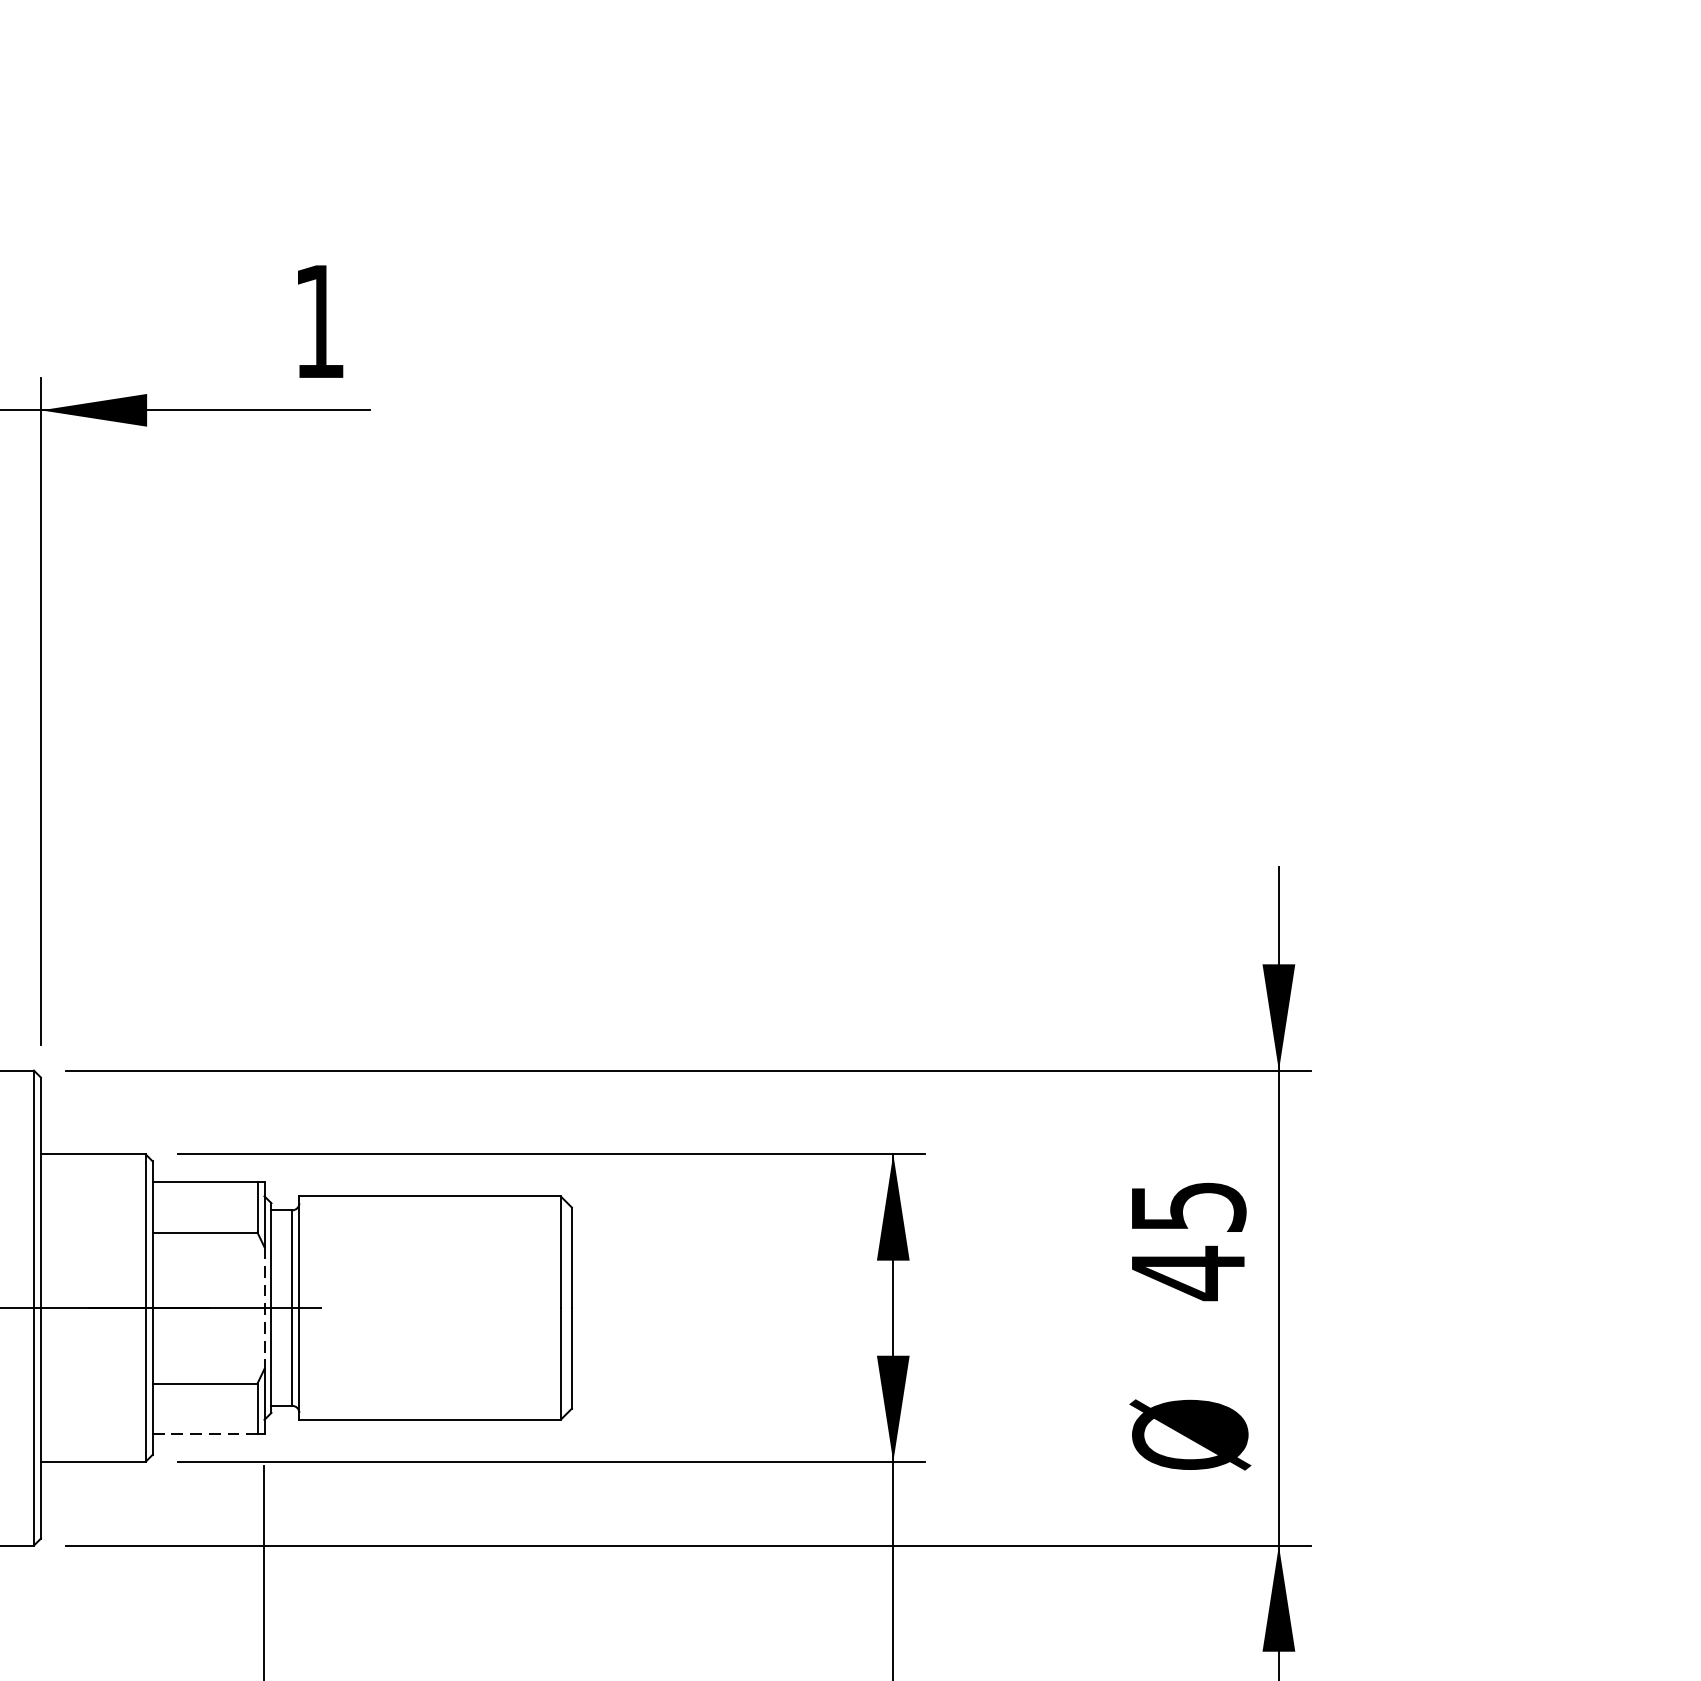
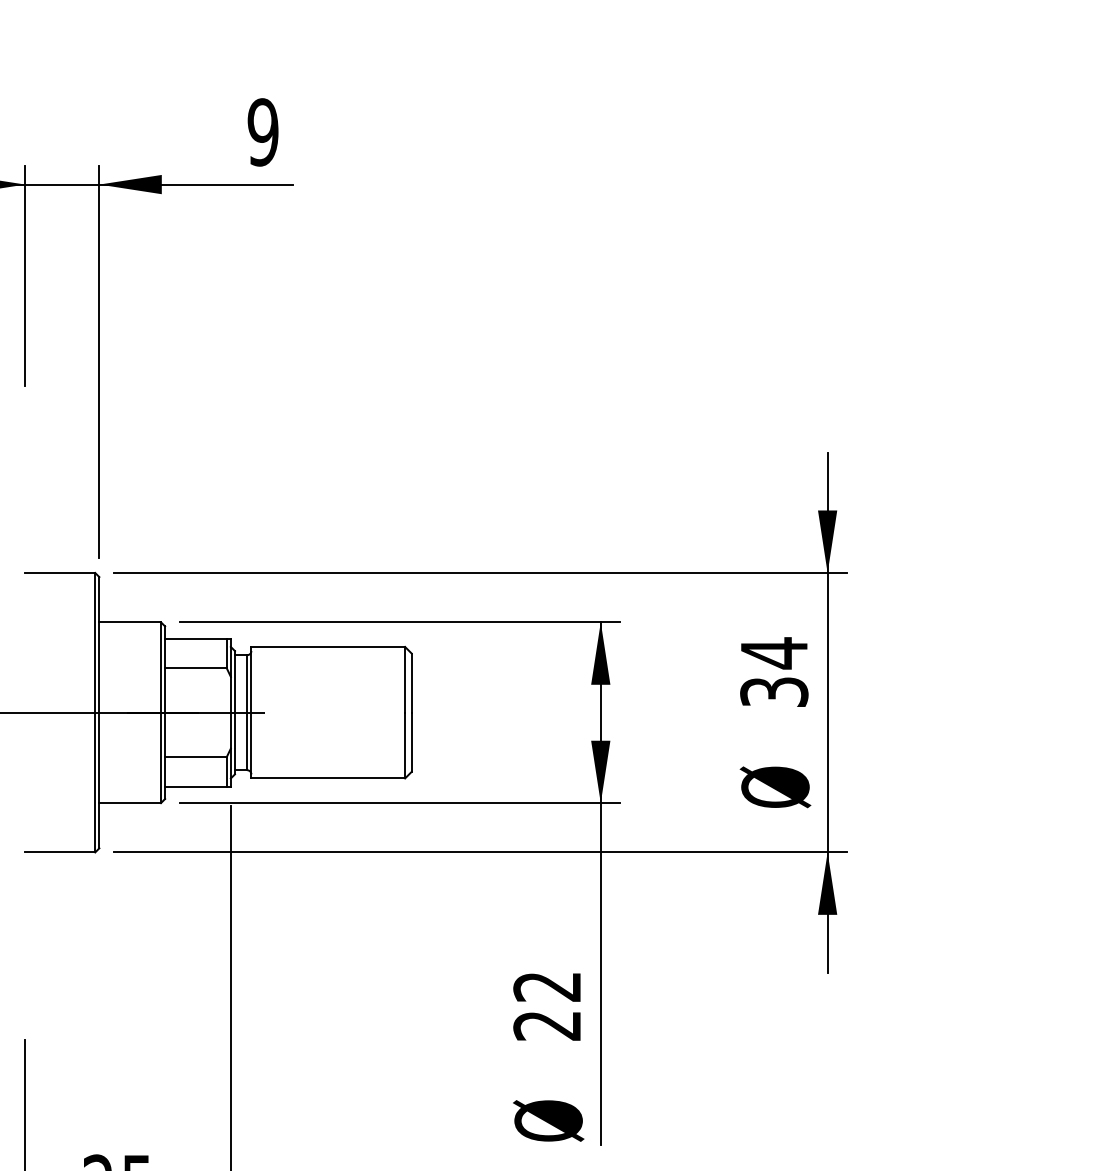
text: (318, 321) -> (262, 132), 1 -> 9
text: (1188, 1239) -> (774, 672), 45 -> 34
line: (263, 1307) -> (230, 712), dashed -> solid
line: (204, 1433) -> (195, 786), dashed -> solid

